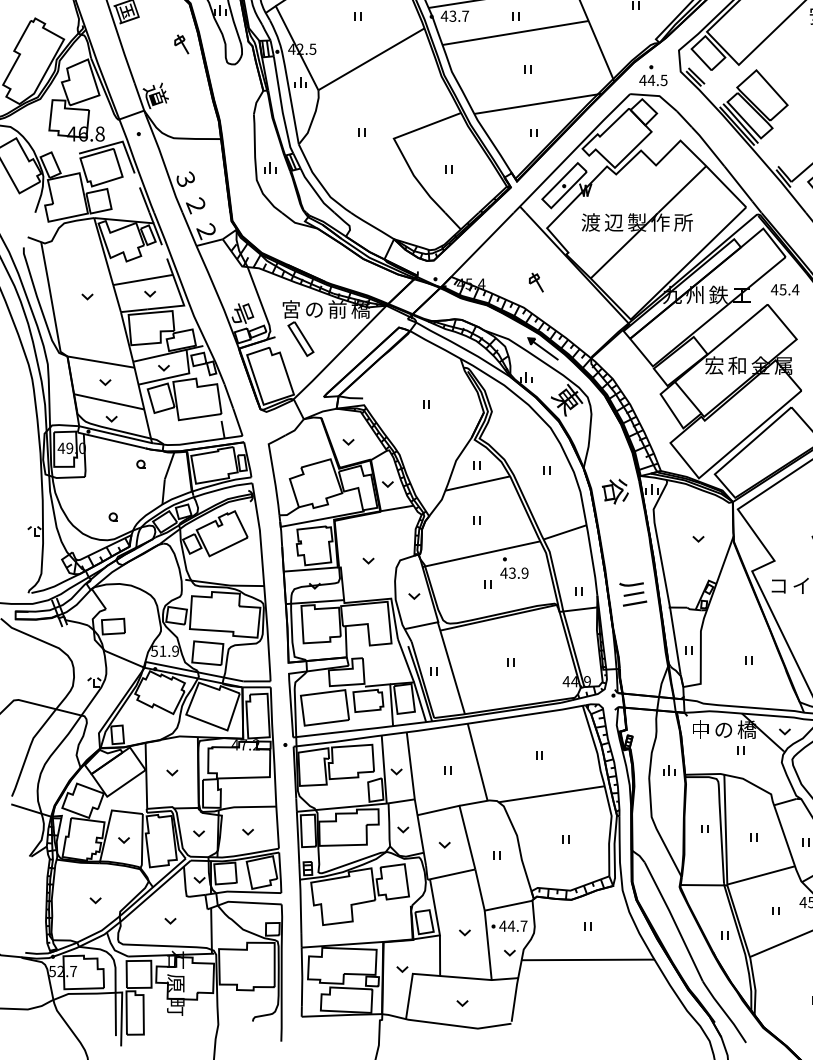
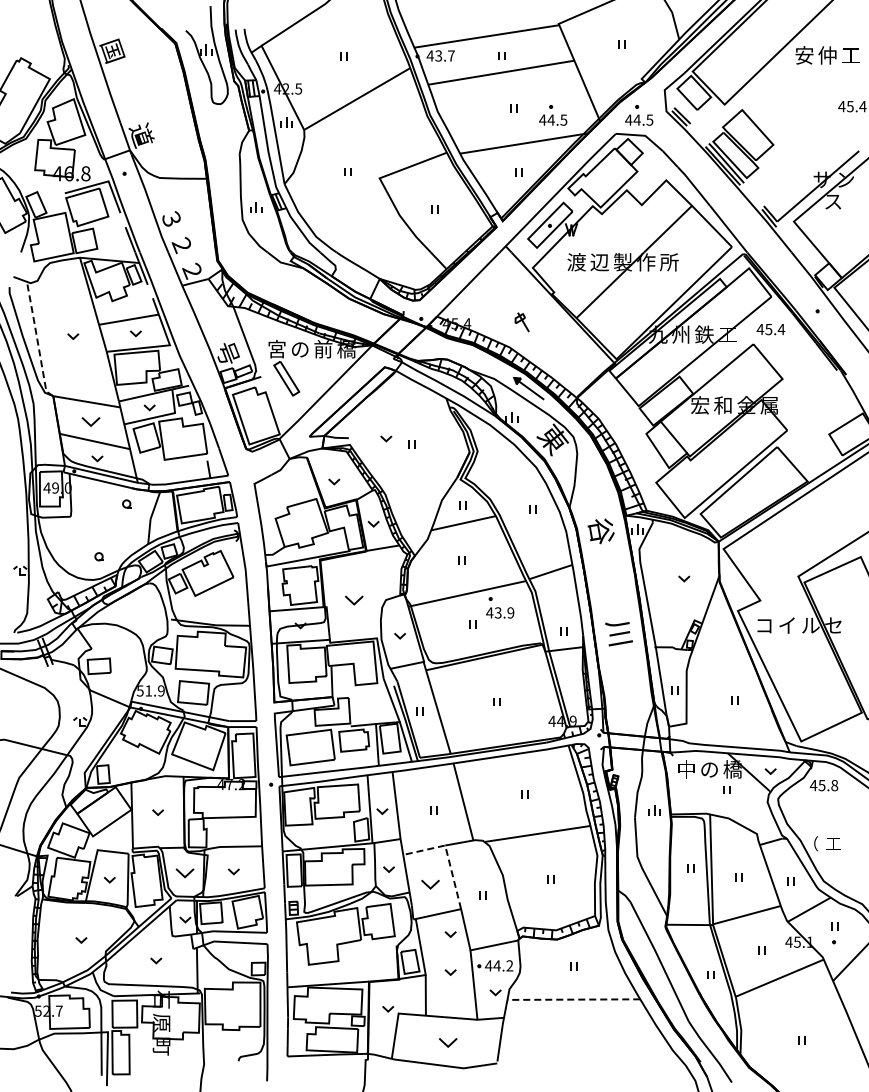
part: (181, 43) -> (167, 83), removed
part: (567, 75) -> (553, 115), added
line: (51, 300) -> (37, 340), solid -> dashed
part: (105, 382) -> (91, 422), size x1.6
part: (400, 398) -> (386, 438), added
part: (368, 560) -> (354, 600), size x1.6
line: (461, 815) -> (447, 855), solid -> dashed
part: (198, 833) -> (184, 873), size x1.6
part: (444, 844) -> (430, 884), size x1.6
part: (464, 894) -> (450, 934), added
text: (523, 925) -> (509, 965), 44.7 -> 44.2
line: (587, 959) -> (573, 999), solid -> dashed
part: (462, 1003) -> (448, 1043), size x1.6

